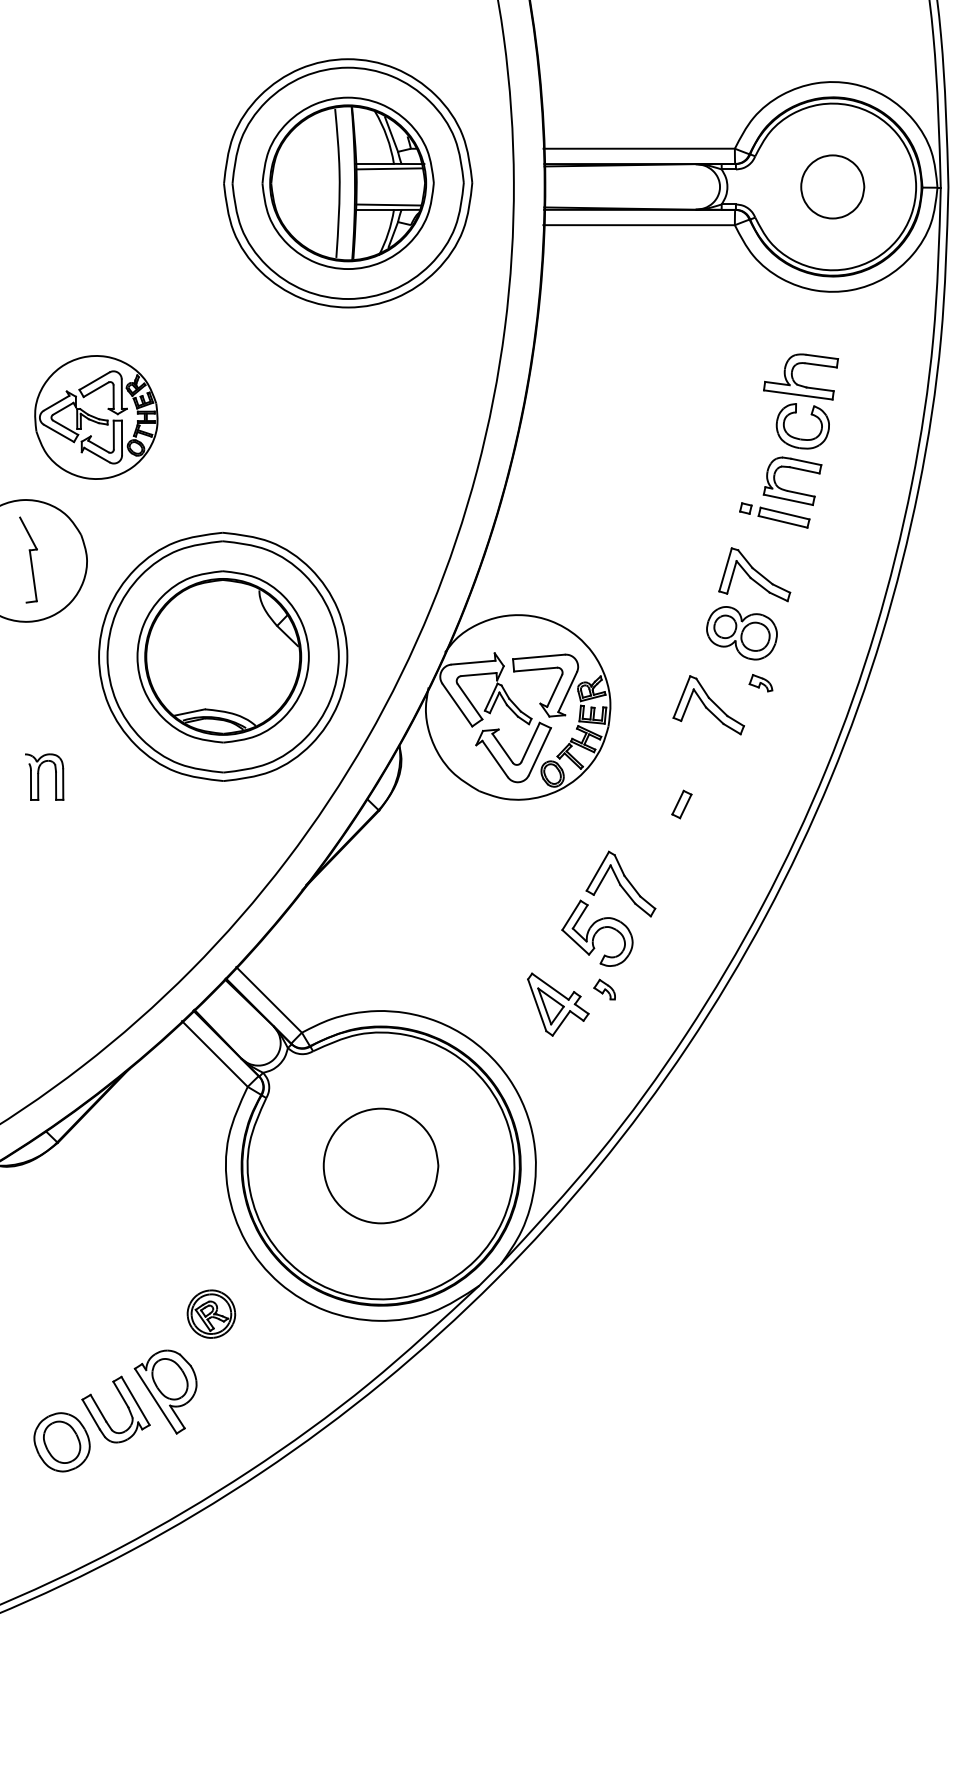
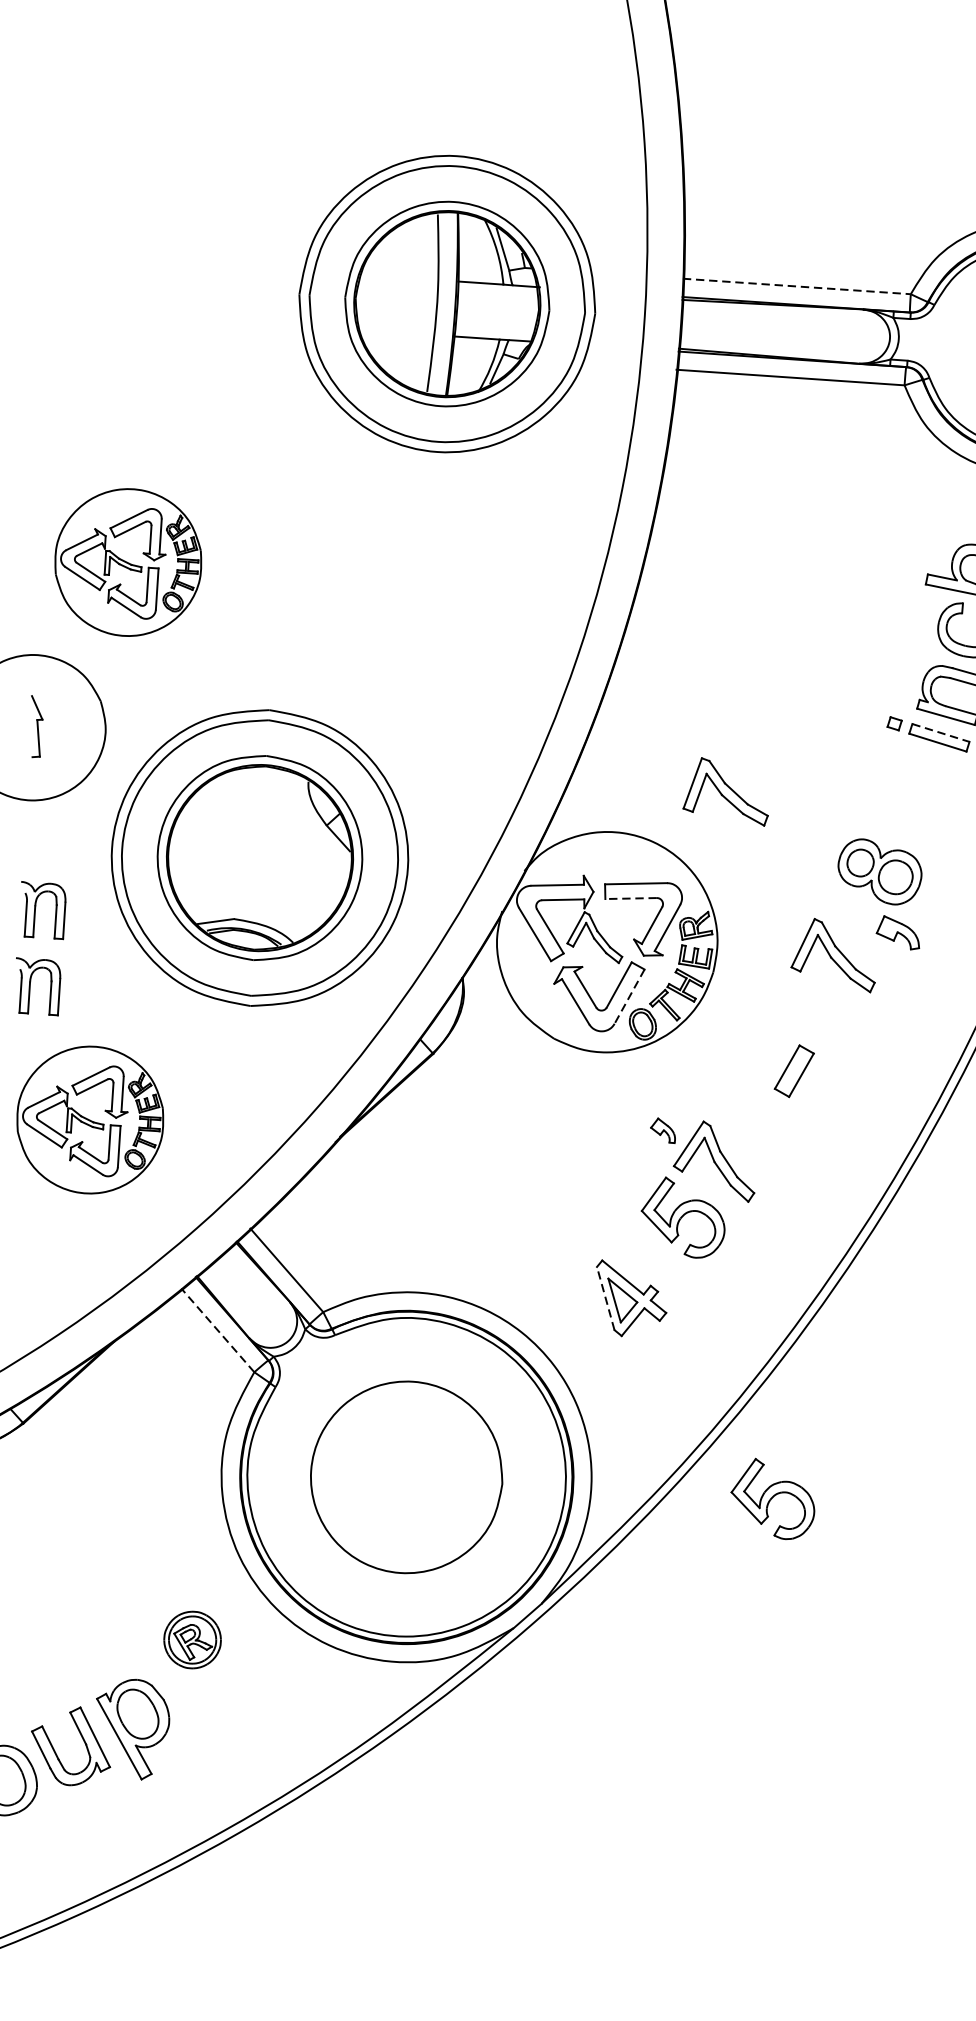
line: (639, 148) -> (797, 286), solid -> dashed
line: (389, 168) -> (497, 289), removed
line: (387, 204) -> (492, 332), removed
line: (785, 513) -> (941, 732), solid -> dashed
part: (28, 559) -> (35, 726), size x0.6
part: (754, 574) -> (726, 791), moved
line: (535, 669) -> (630, 898), solid -> dashed
part: (760, 683) -> (897, 933), size x1.6
part: (44, 712) -> (42, 909), added
line: (539, 751) -> (629, 996), solid -> dashed
part: (681, 804) -> (793, 1071), size x1.6
part: (96, 885) -> (90, 1120), added
part: (604, 989) -> (663, 1130), moved
line: (537, 1004) -> (606, 1297), solid -> dashed
line: (214, 1053) -> (217, 1329), solid -> dashed
part: (688, 1162) -> (773, 1498), added
part: (380, 1165) -> (406, 1476), size x1.4

